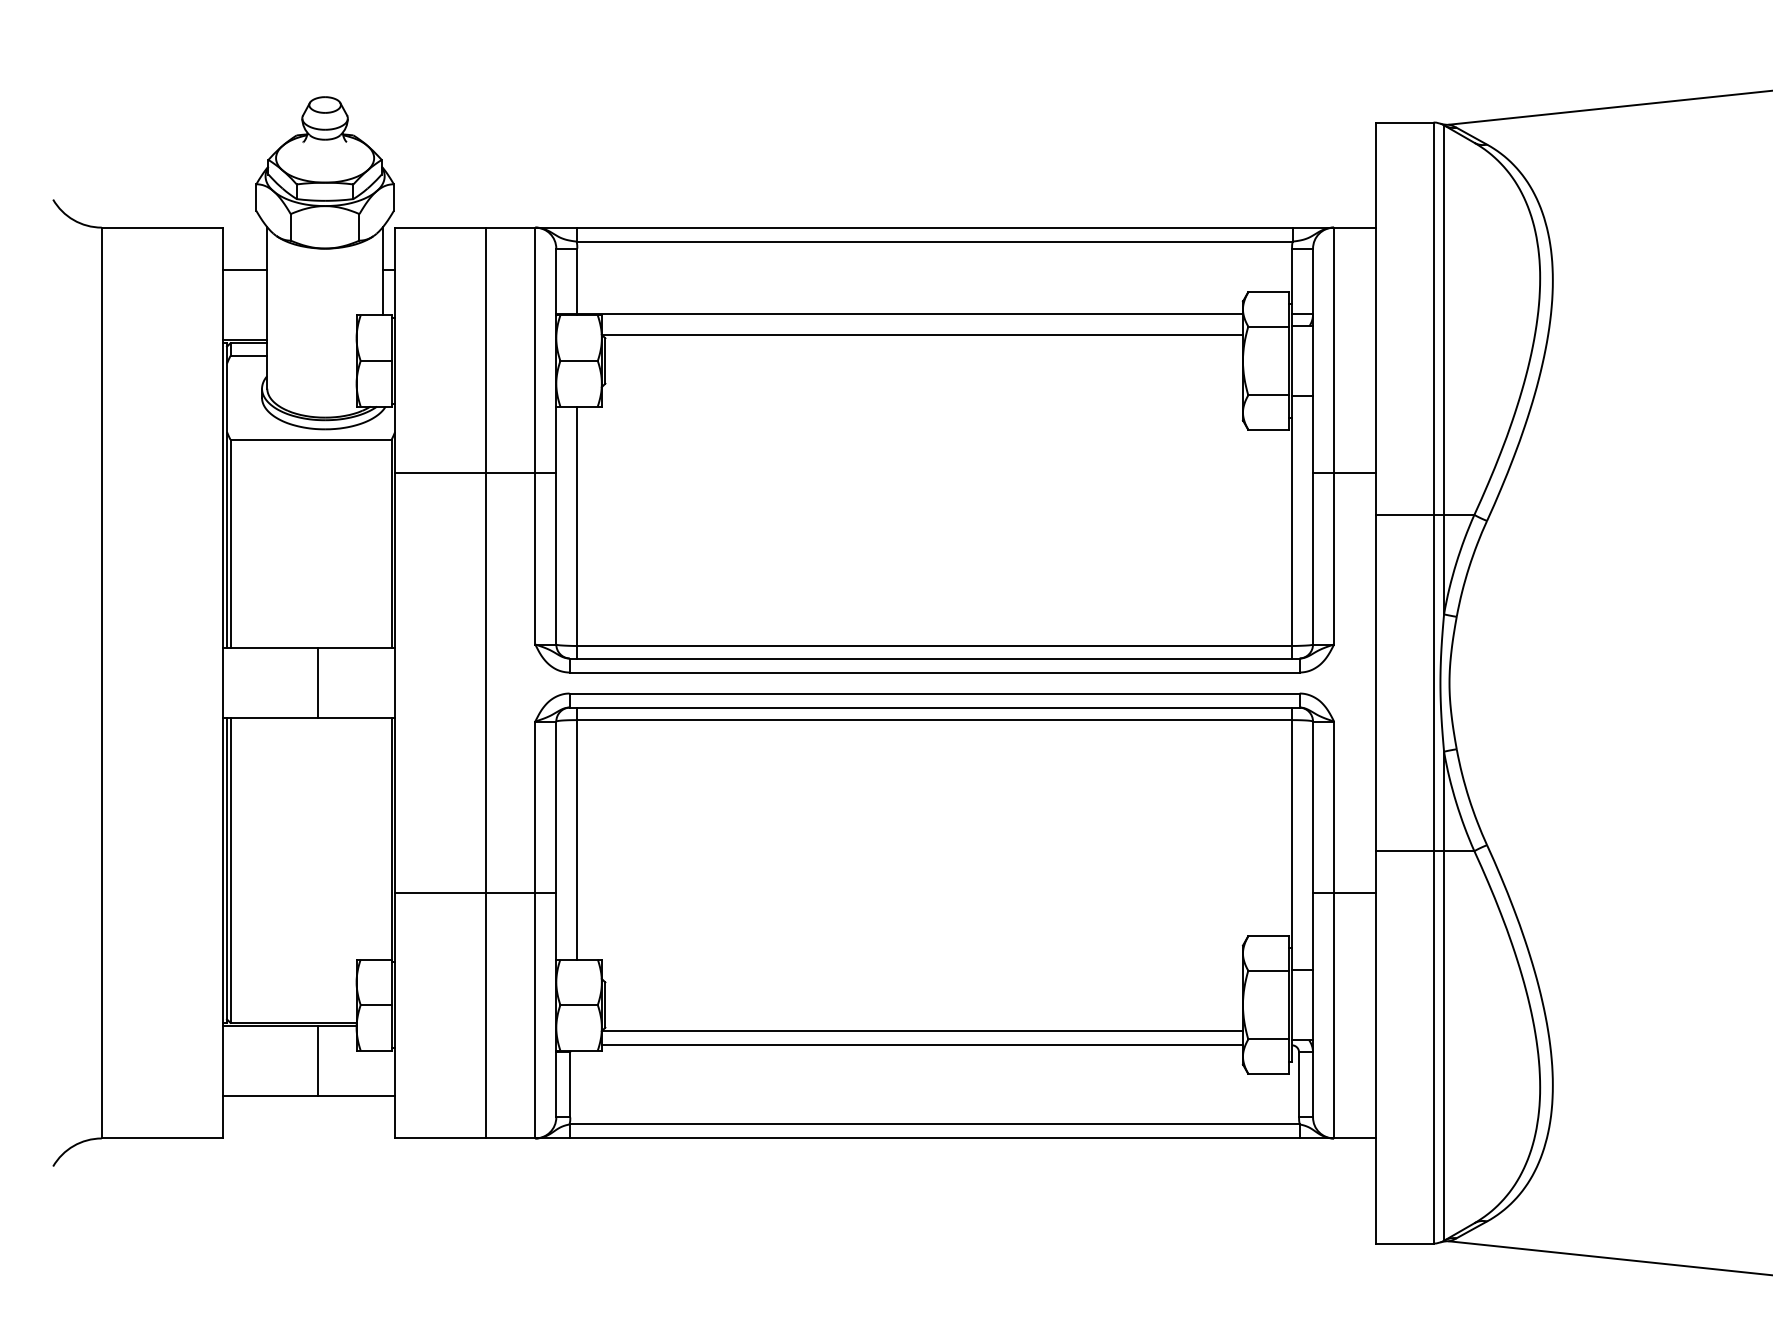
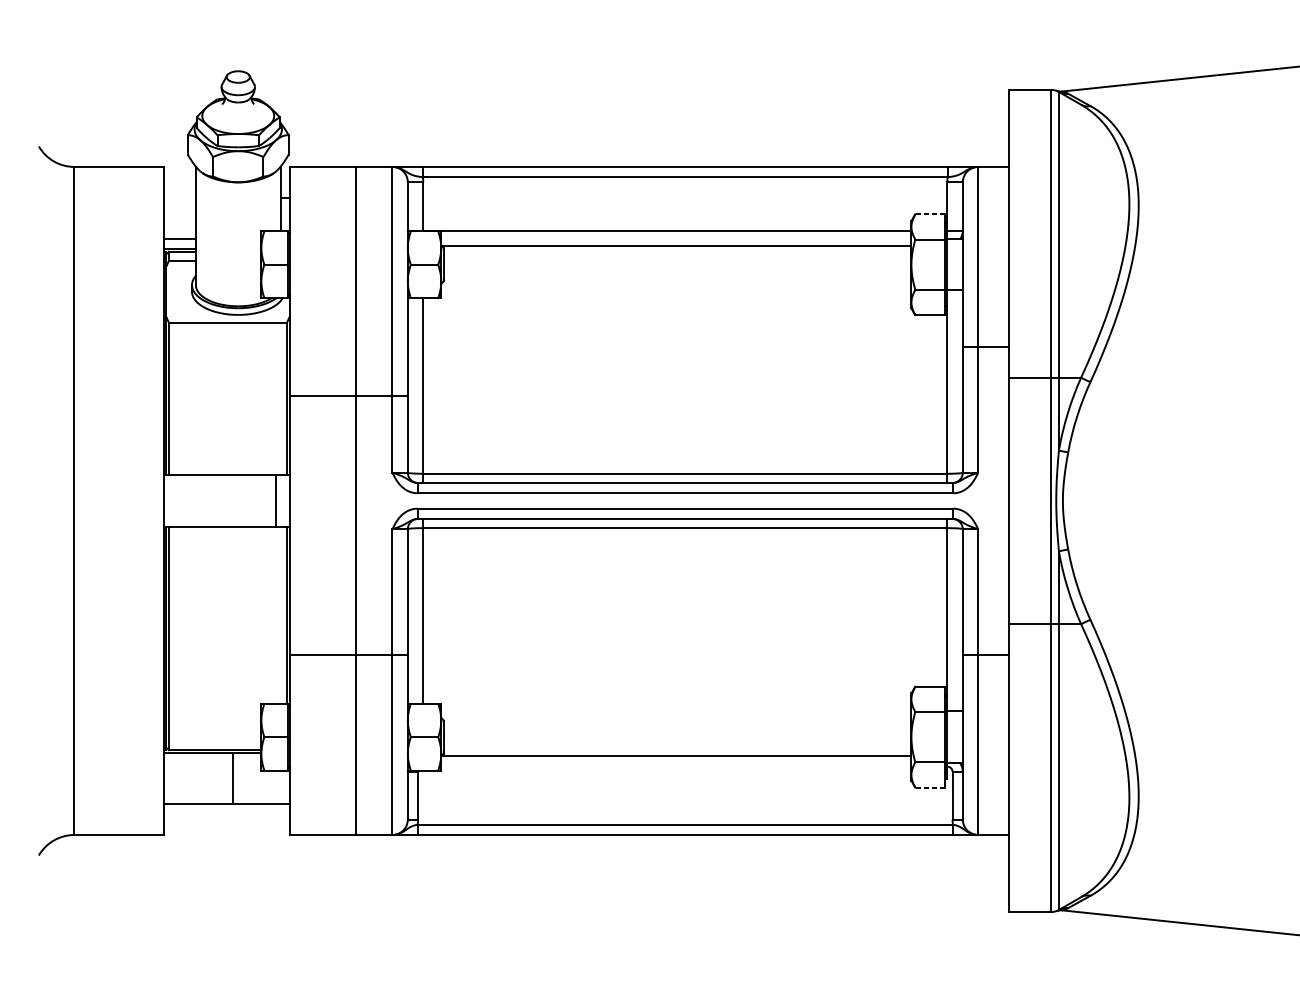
line: (245, 269) -> (179, 238), moved
line: (1268, 292) -> (930, 214), solid -> dashed
line: (475, 472) -> (348, 395), moved
line: (318, 683) -> (275, 501), moved
line: (921, 1045) -> (675, 766), removed
line: (1268, 1073) -> (930, 787), solid -> dashed

